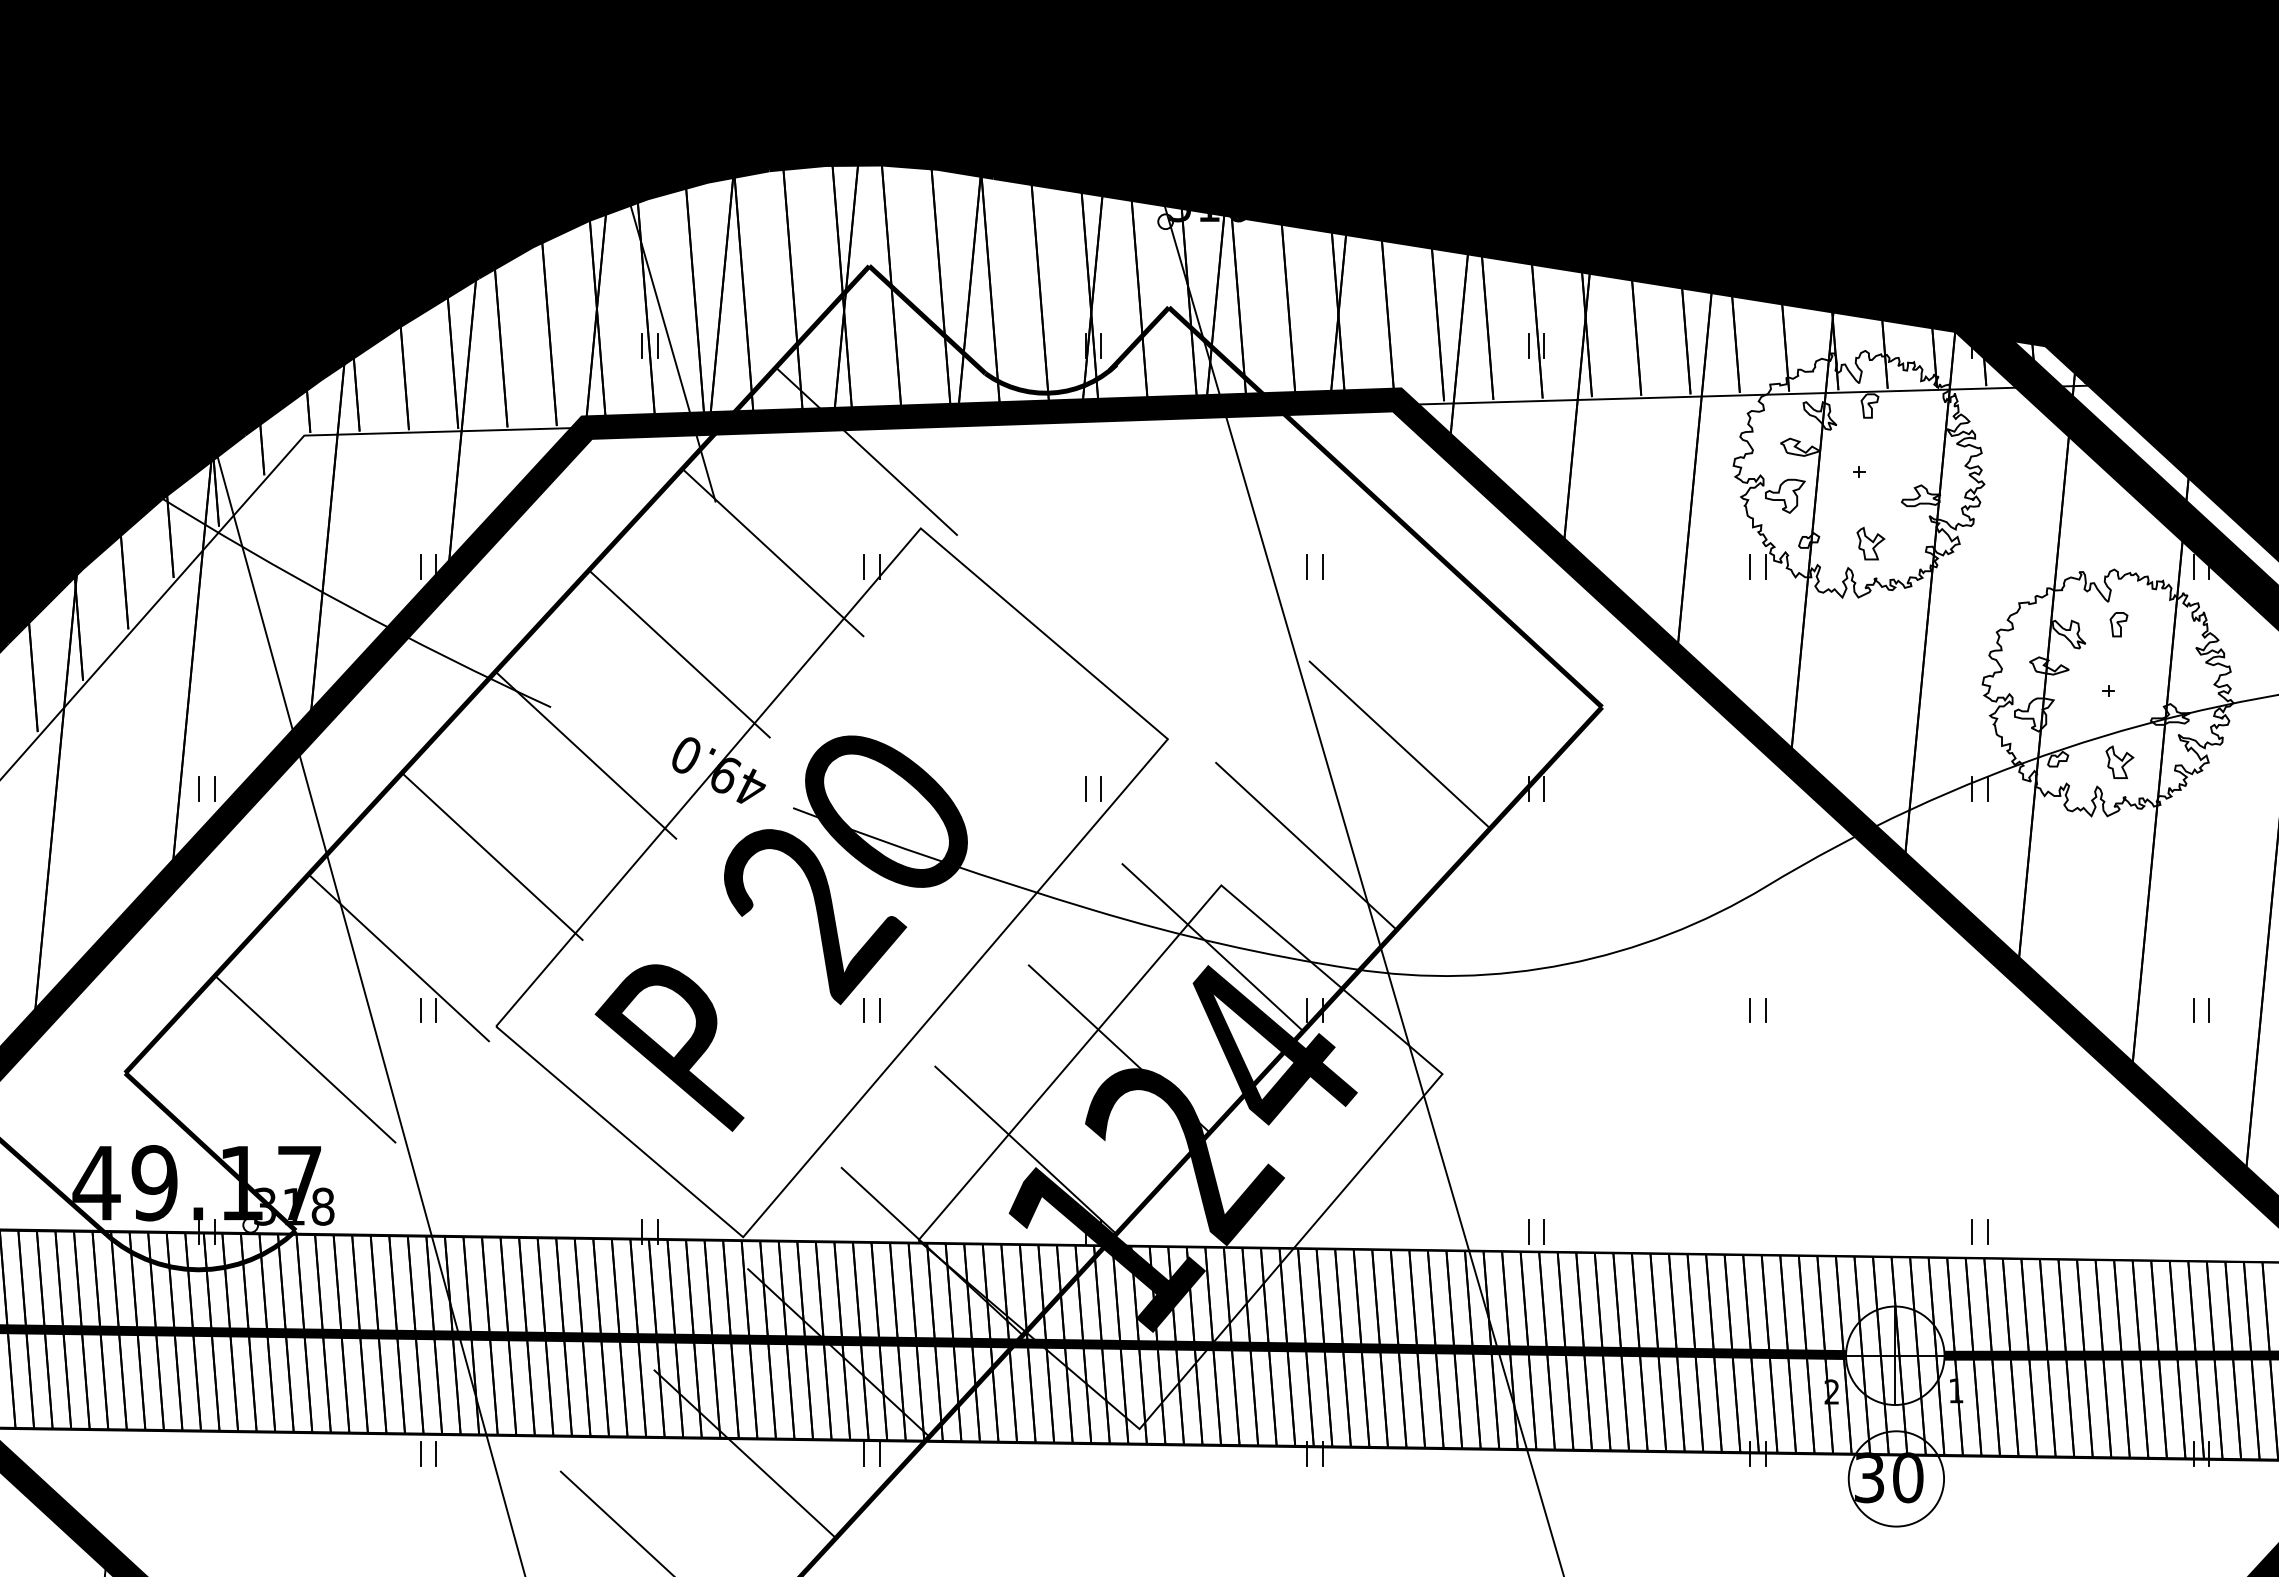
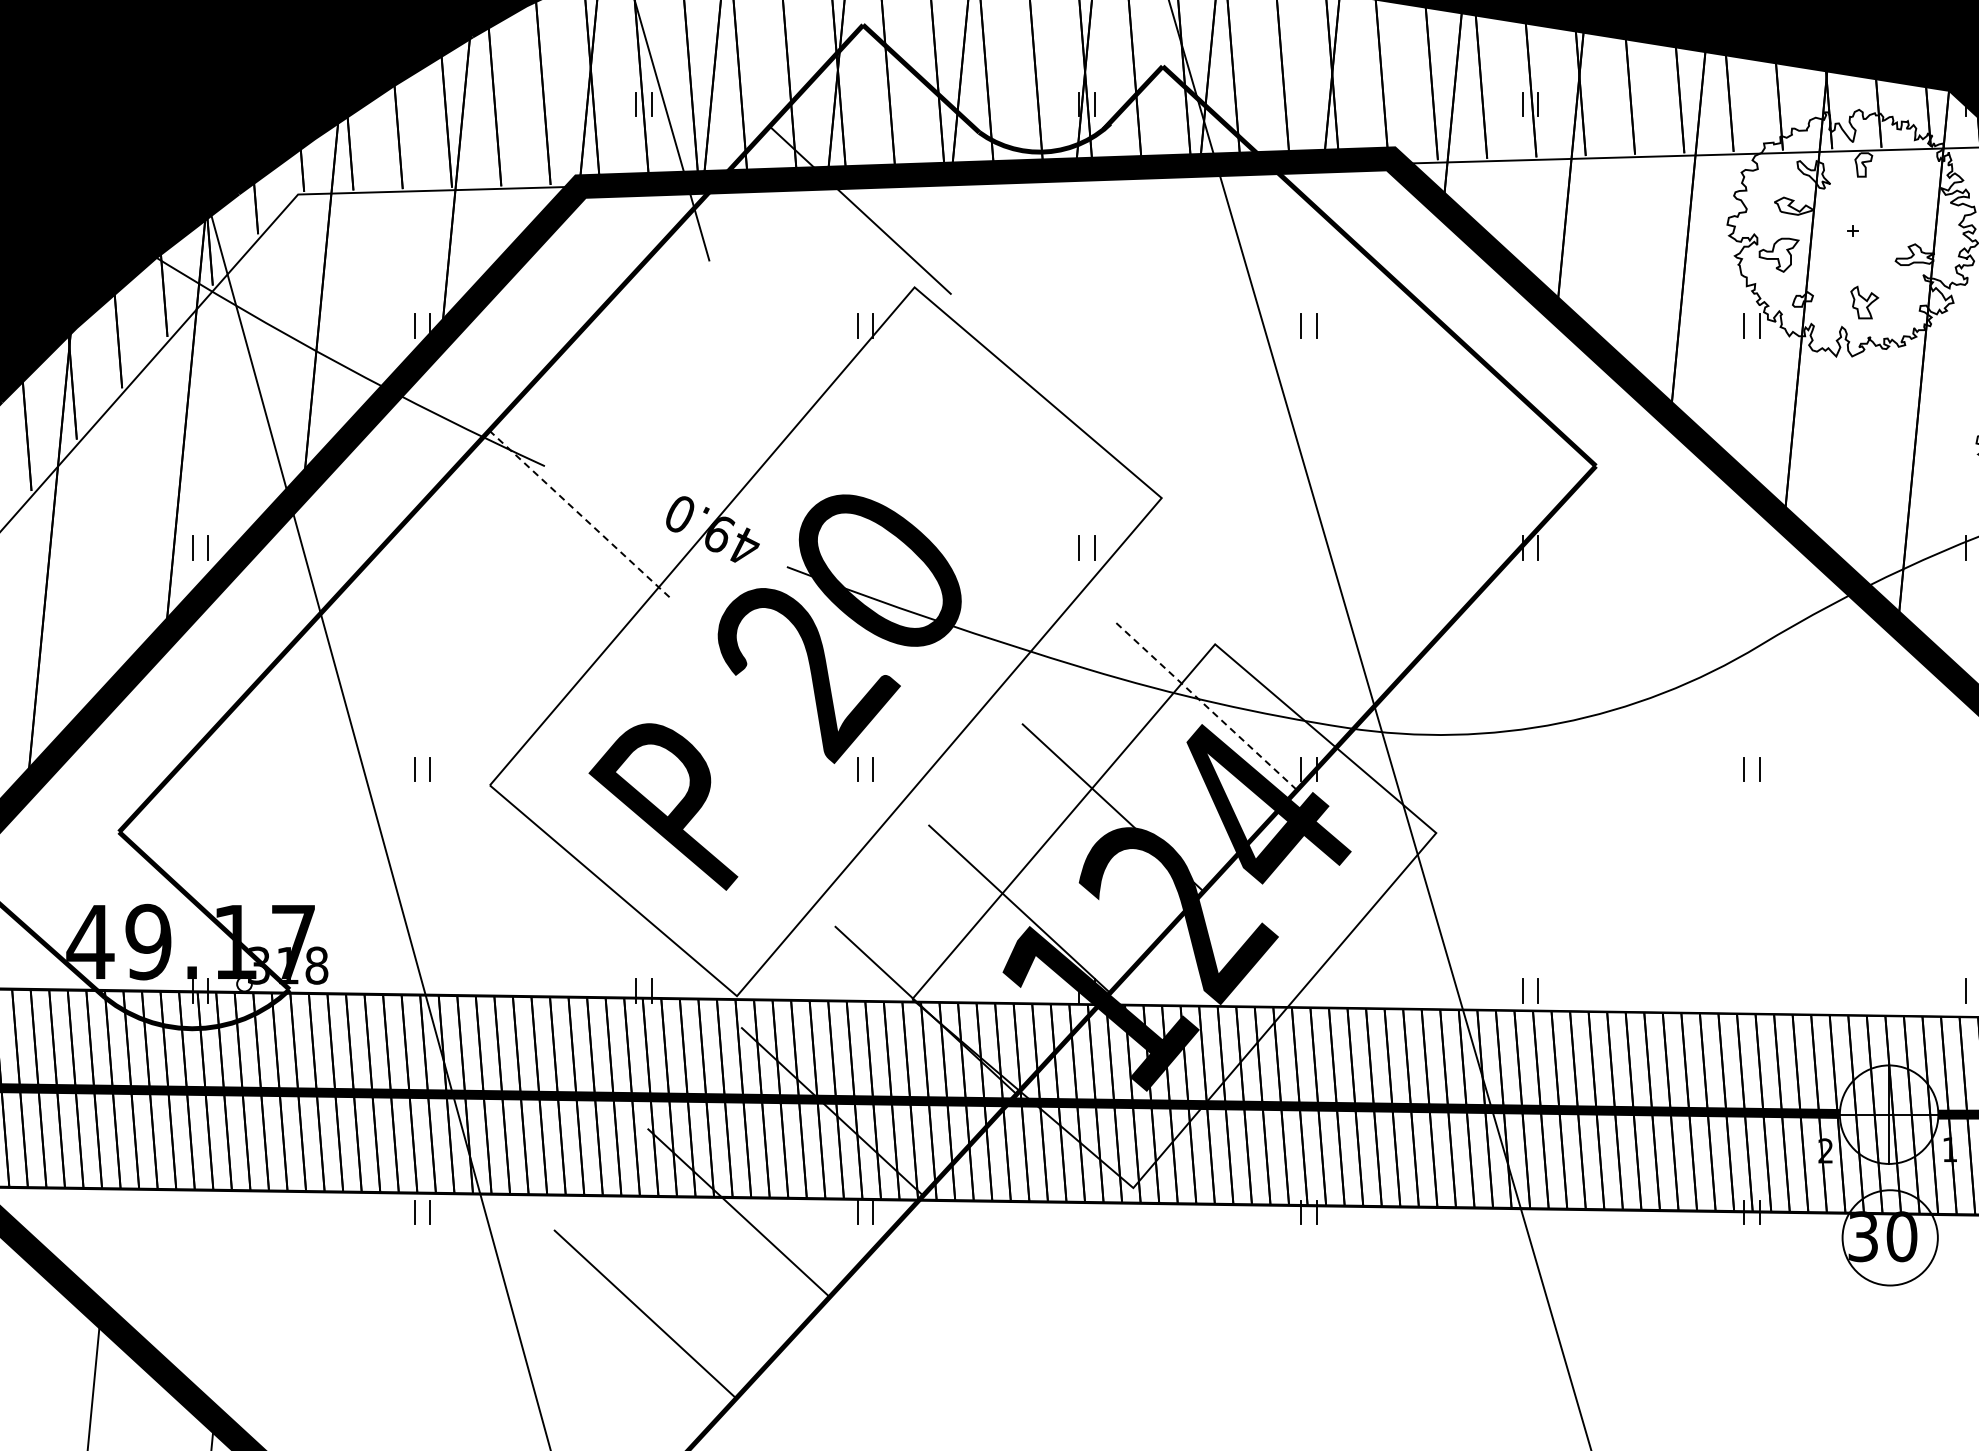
line: (772, 552) -> (766, 311), removed
line: (679, 653) -> (673, 412), removed
line: (1399, 744) -> (1393, 503), removed
line: (586, 755) -> (580, 514), solid -> dashed
line: (1306, 845) -> (1300, 604), removed
line: (491, 855) -> (485, 614), removed
line: (1213, 948) -> (1207, 707), solid -> dashed
line: (398, 957) -> (392, 716), removed
line: (304, 1058) -> (298, 817), removed

